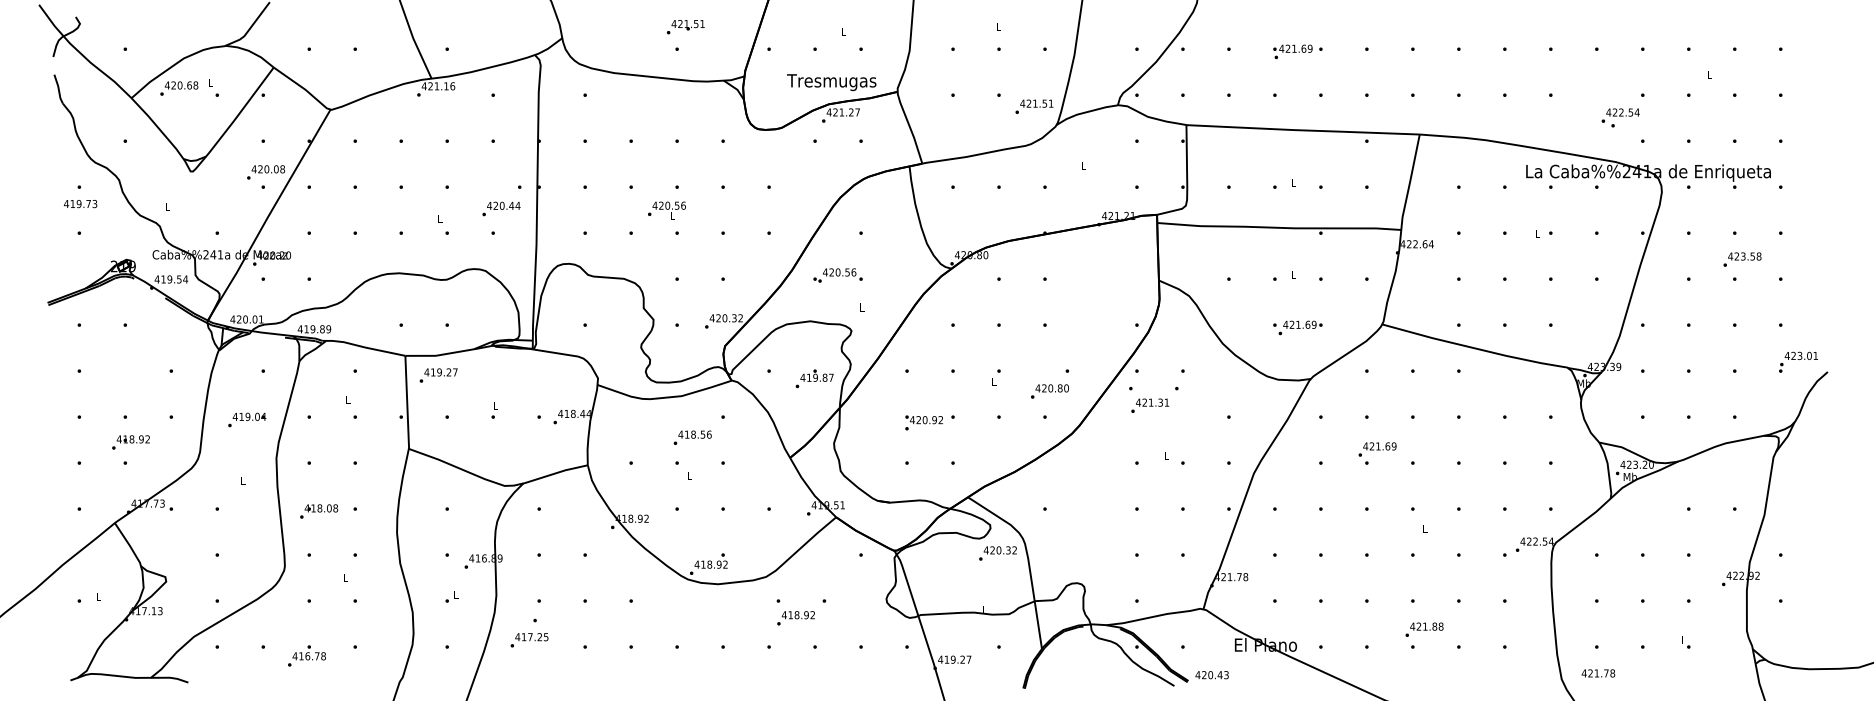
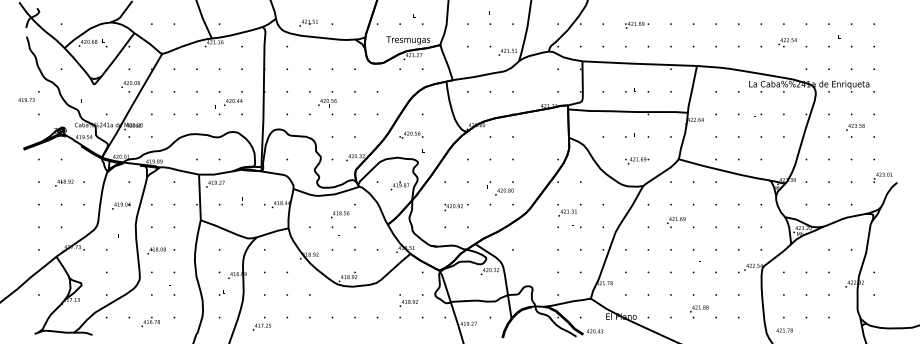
text: (685, 25) -> (308, 22), moved
text: (1620, 117) -> (787, 42), moved
text: (502, 200) -> (233, 98), moved
text: (80, 202) -> (26, 99), moved
text: (1050, 384) -> (504, 188), moved
text: (1153, 400) -> (569, 210), moved
text: (131, 441) -> (64, 182), moved
text: (801, 612) -> (411, 300), moved
text: (528, 632) -> (261, 323), moved

